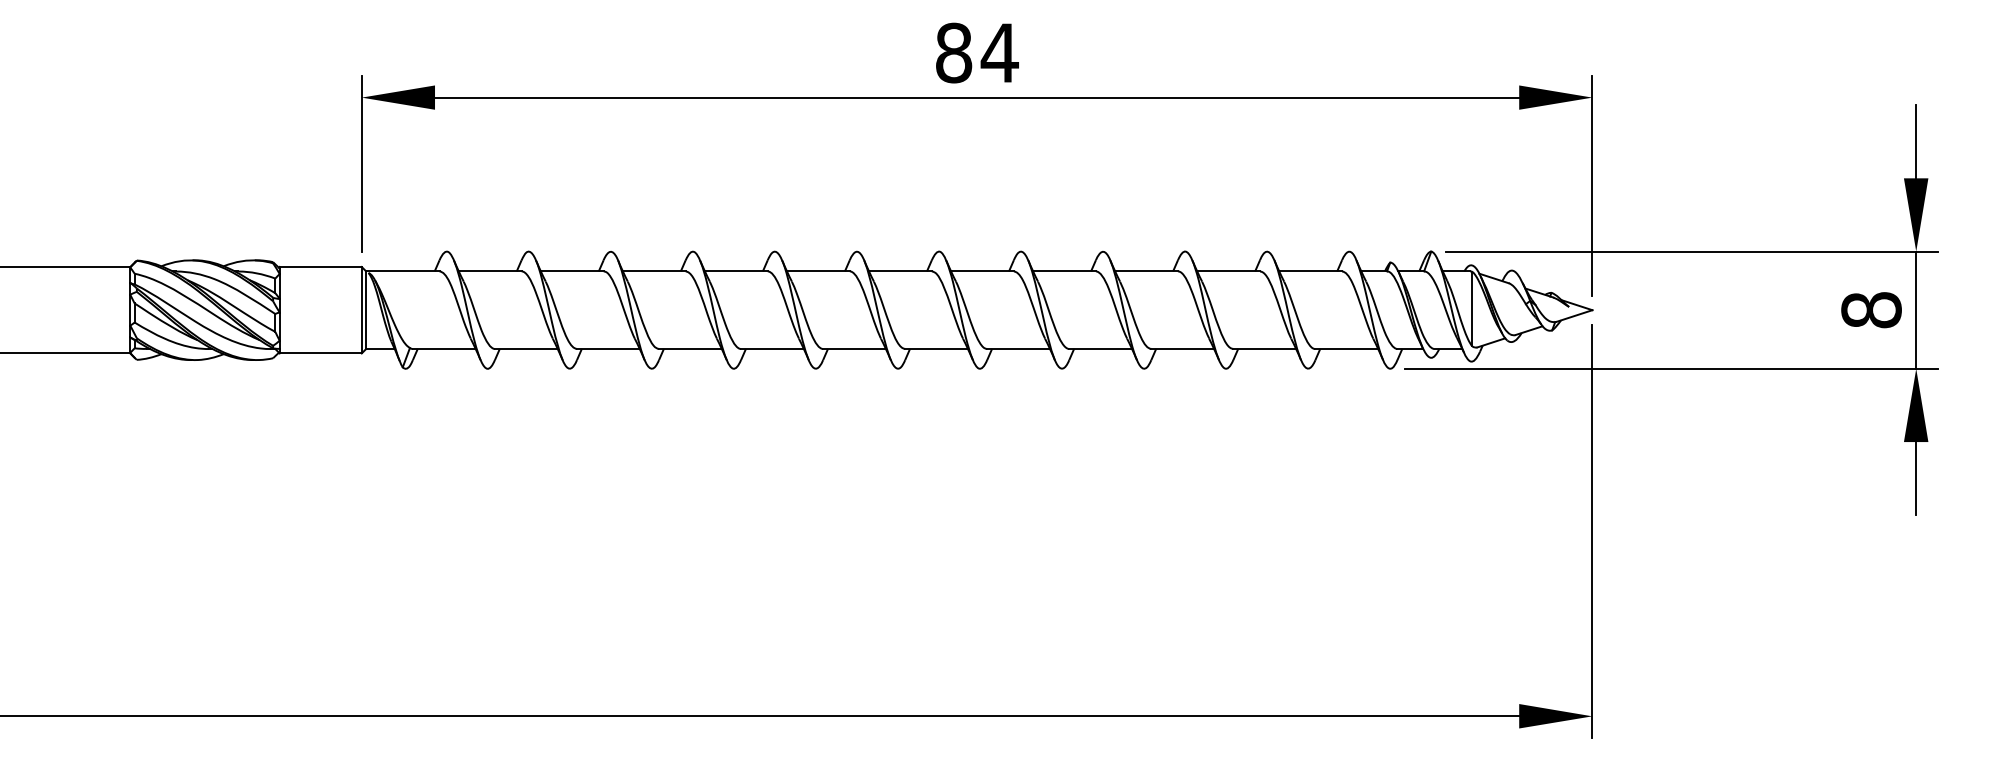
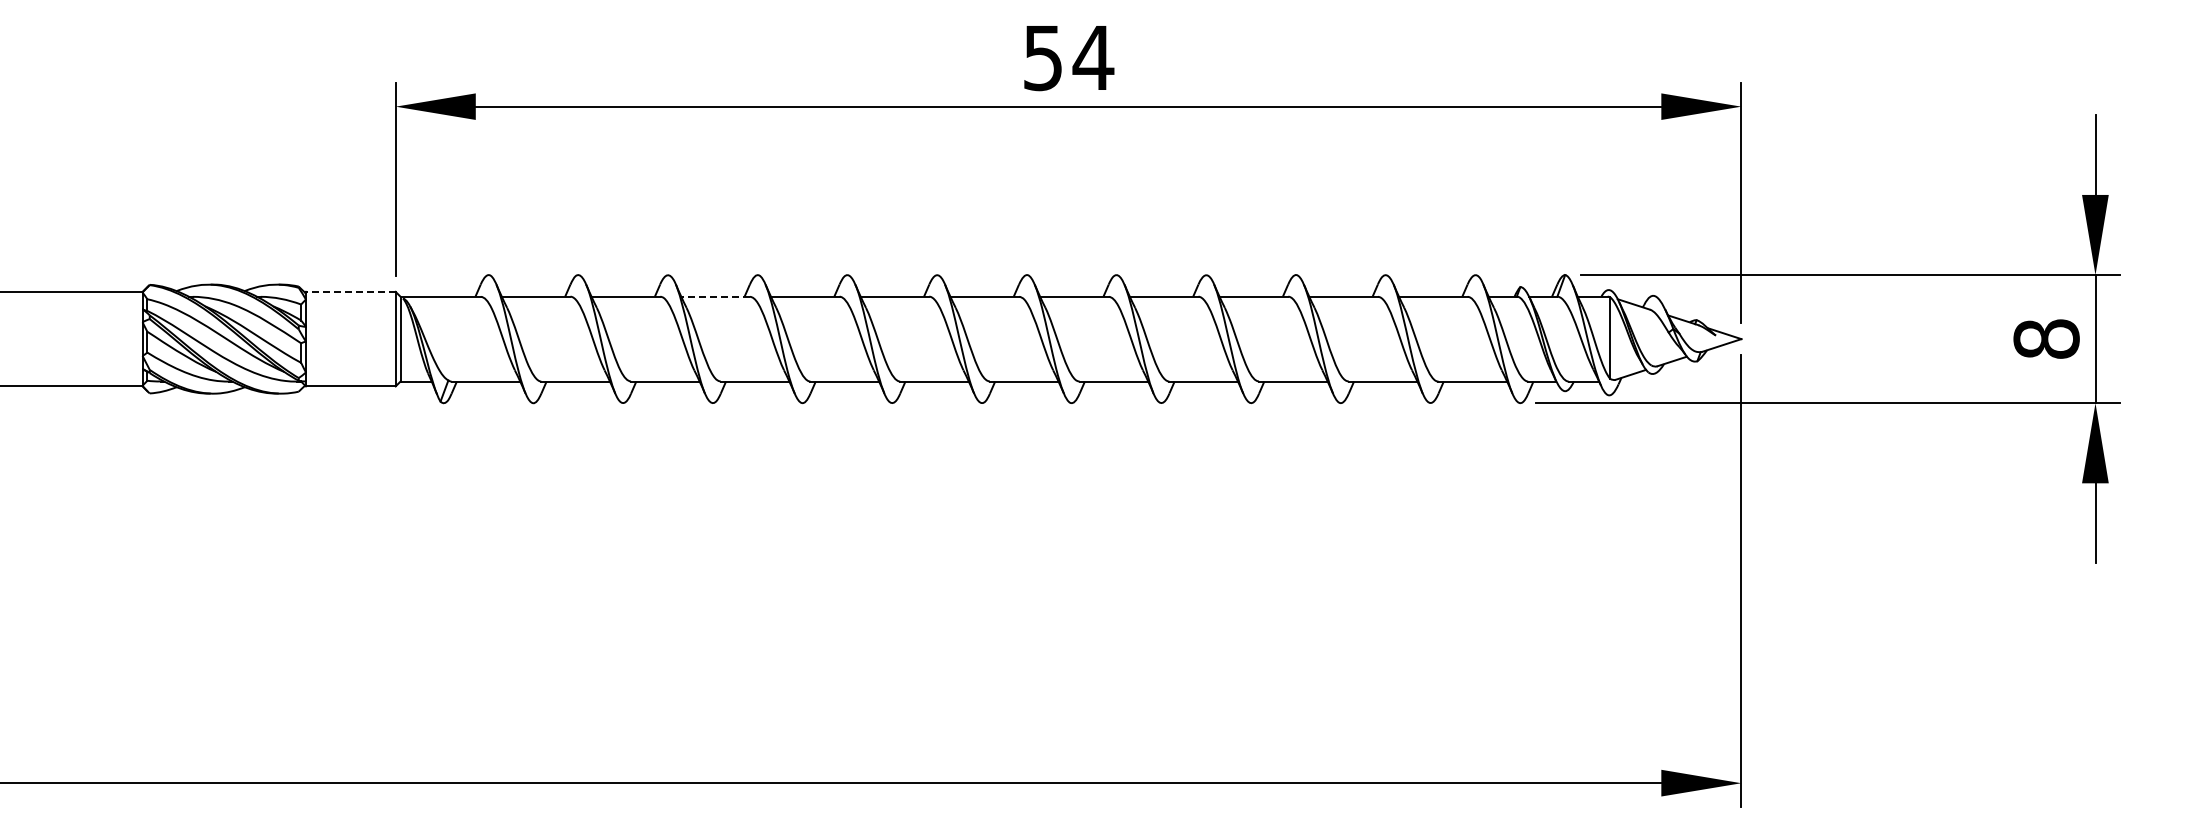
text: (954, 52) -> (1043, 57), 84 -> 54
line: (320, 266) -> (350, 291), solid -> dashed
line: (654, 271) -> (715, 296), solid -> dashed

